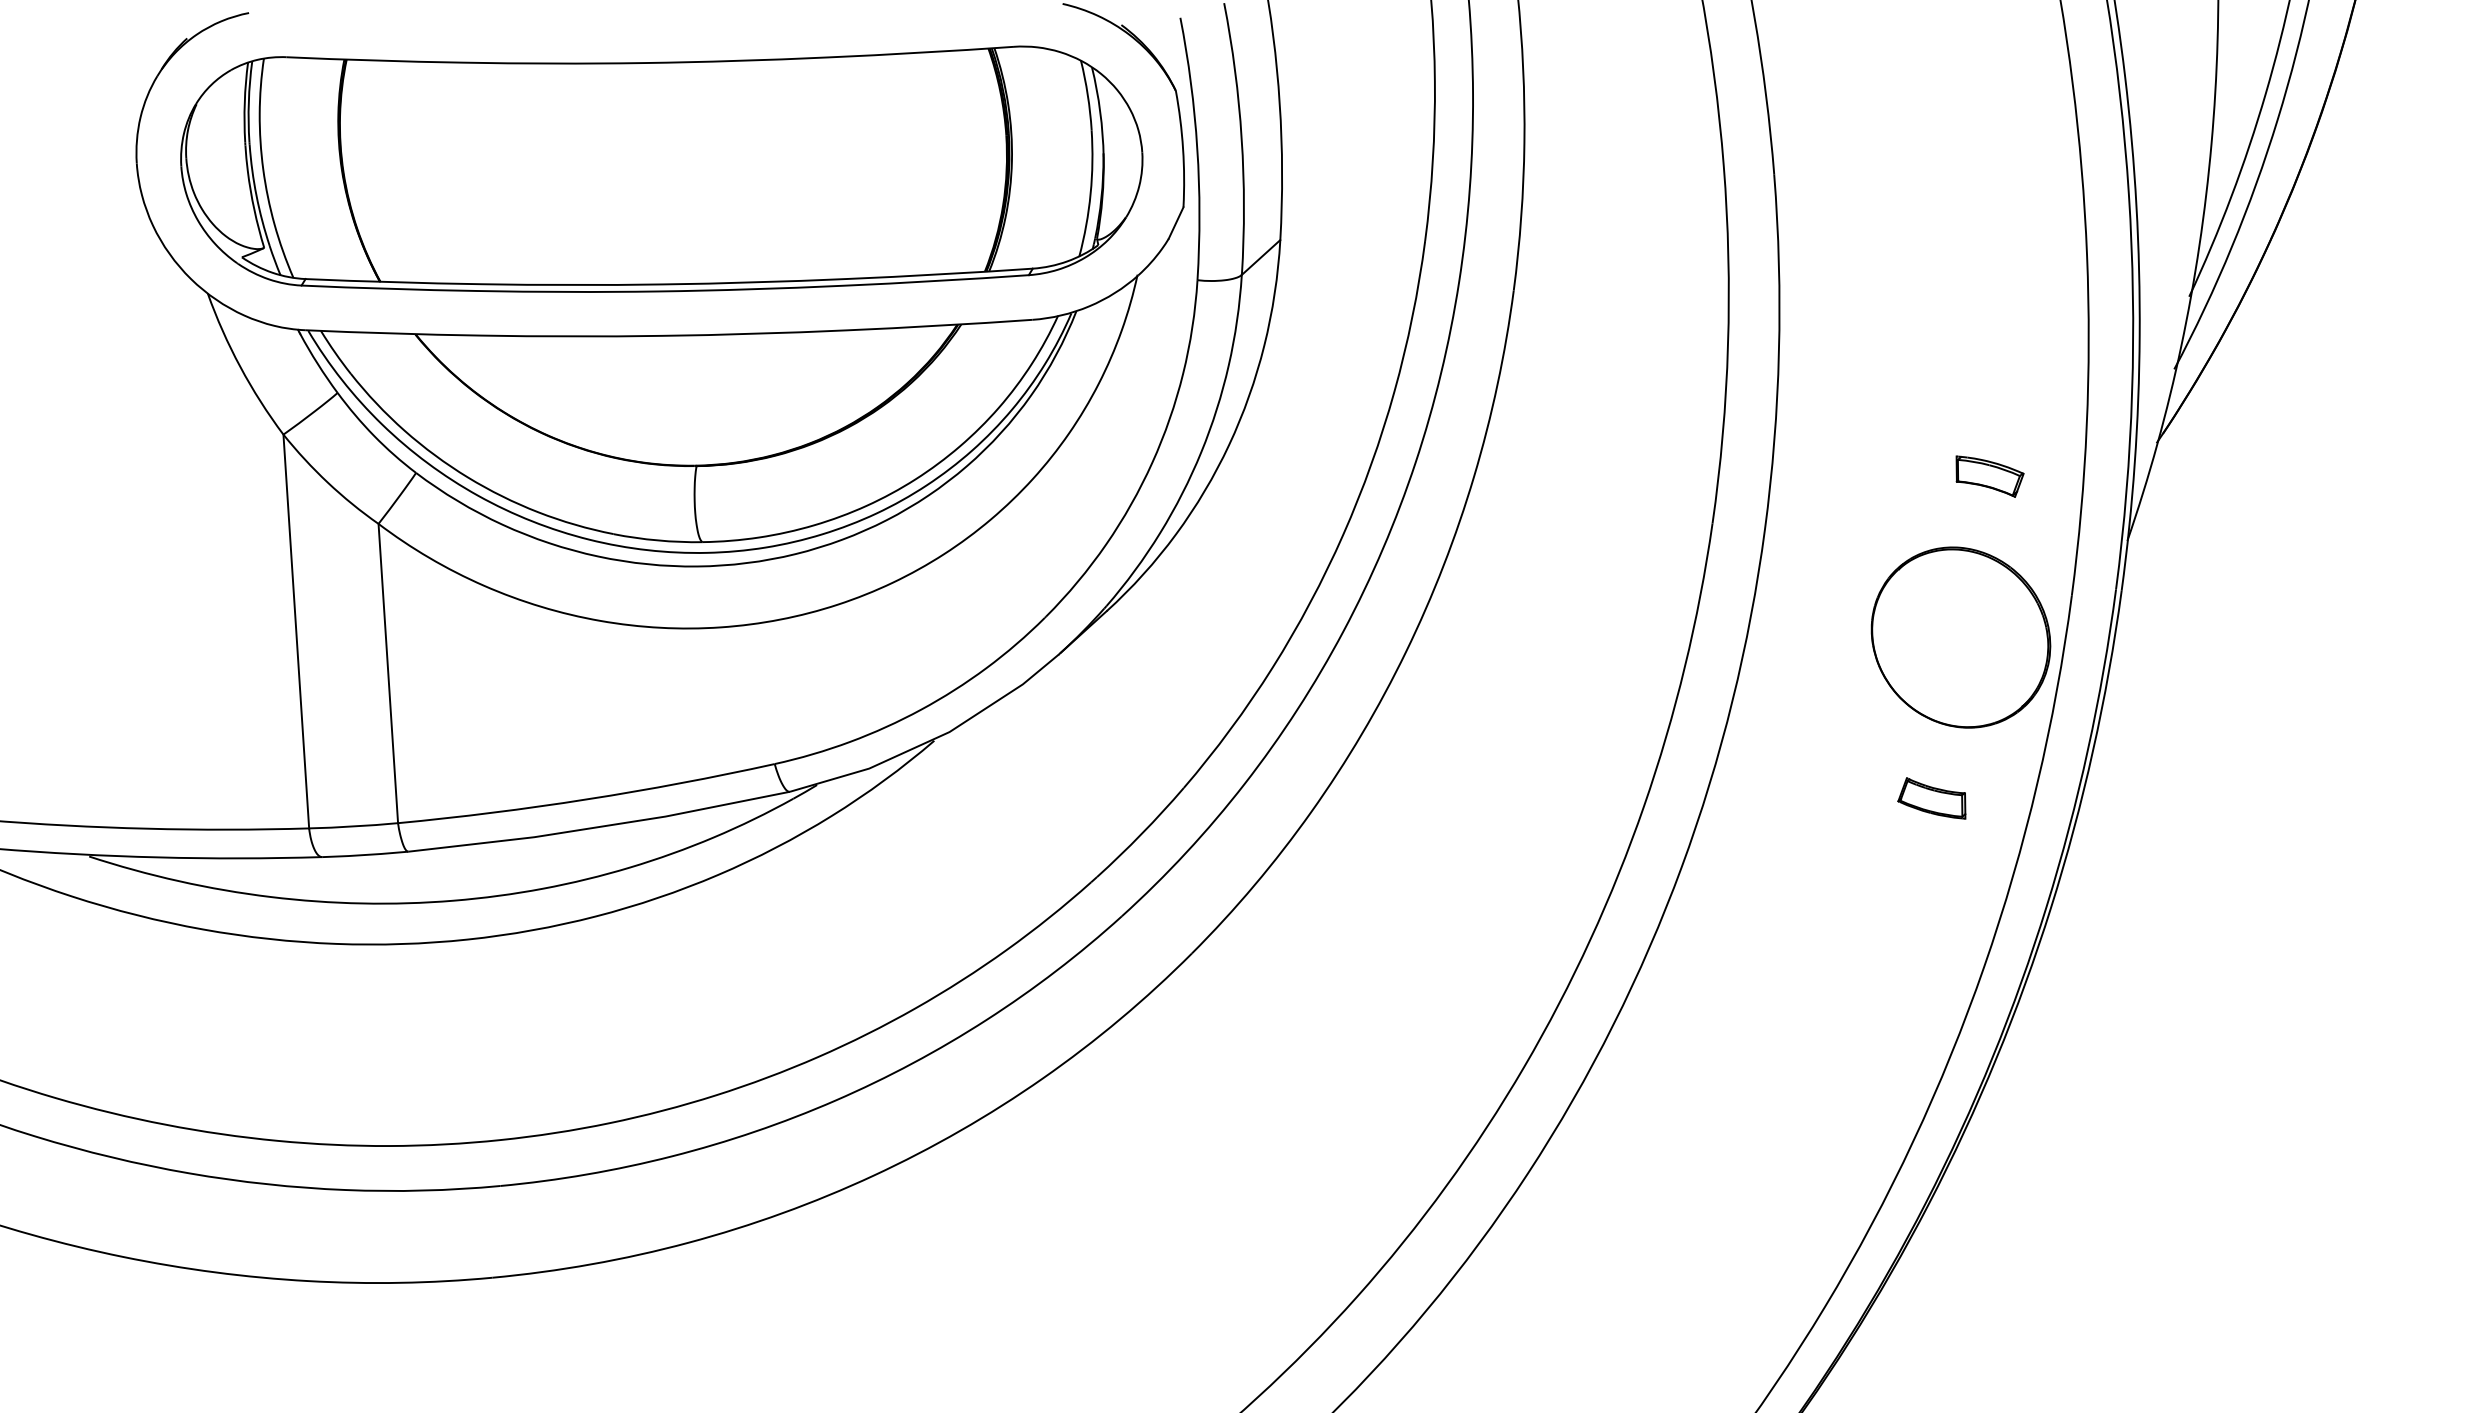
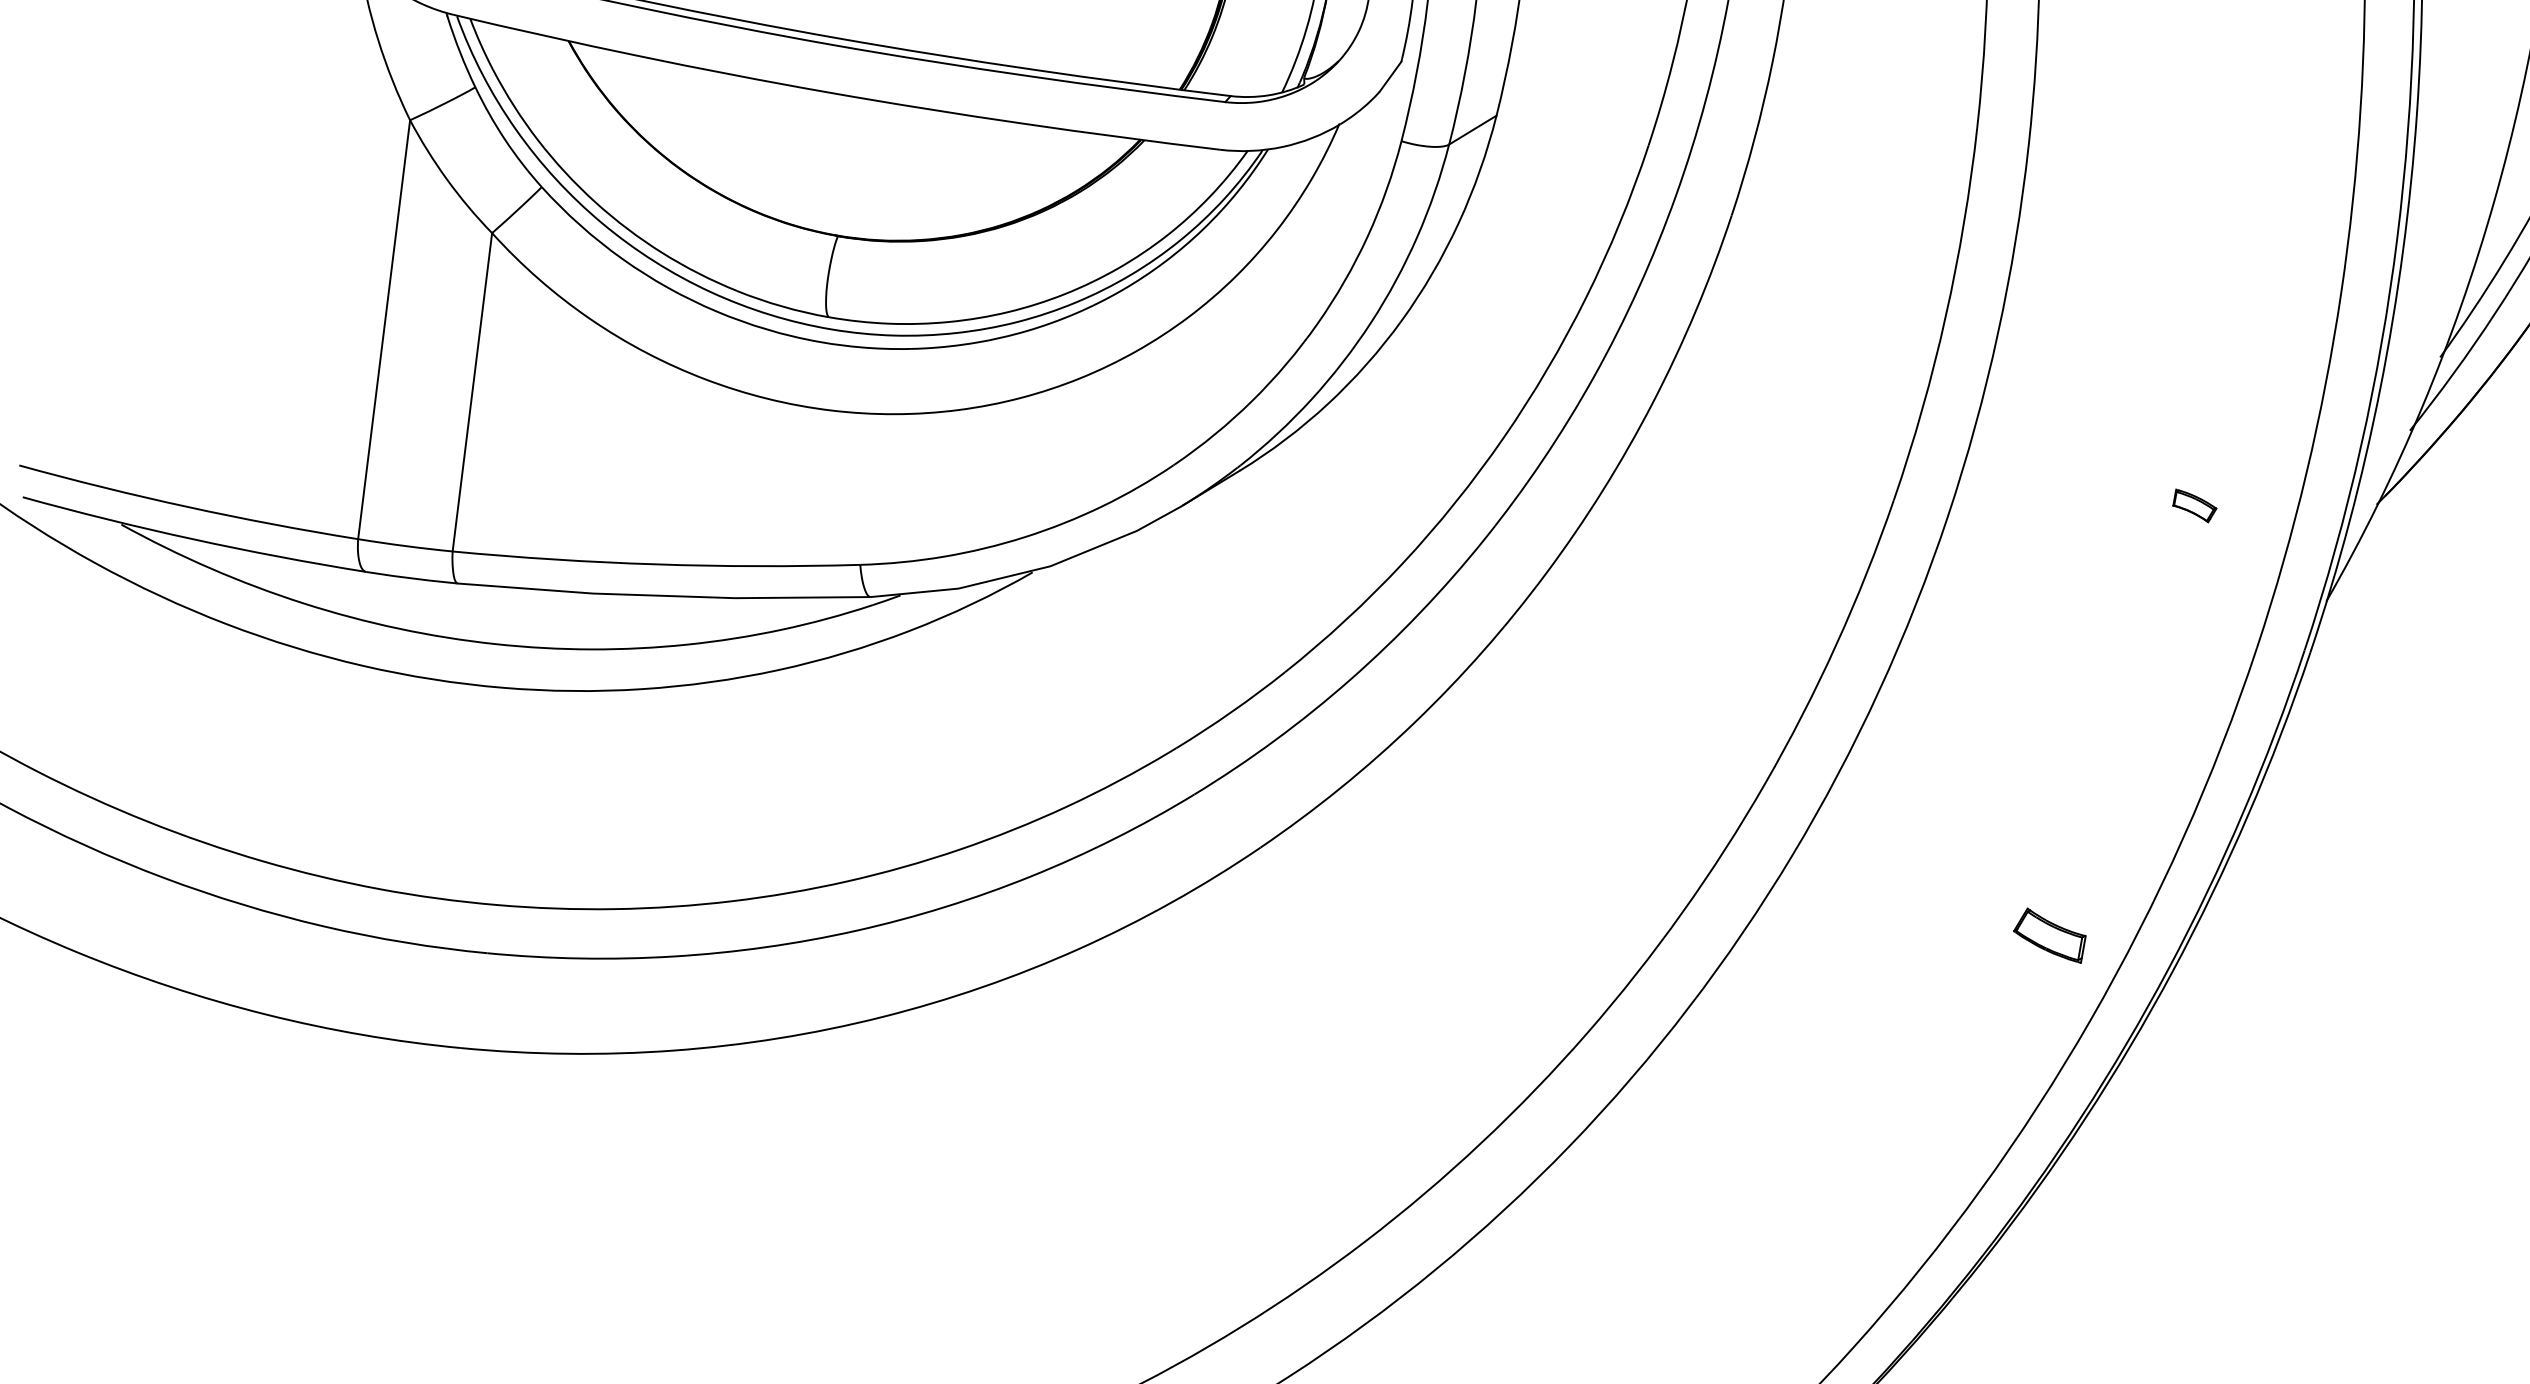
part: (1989, 476) -> (2194, 506), size x0.6
part: (1960, 637) -> (2131, 669), removed
part: (1931, 798) -> (2049, 934), moved

